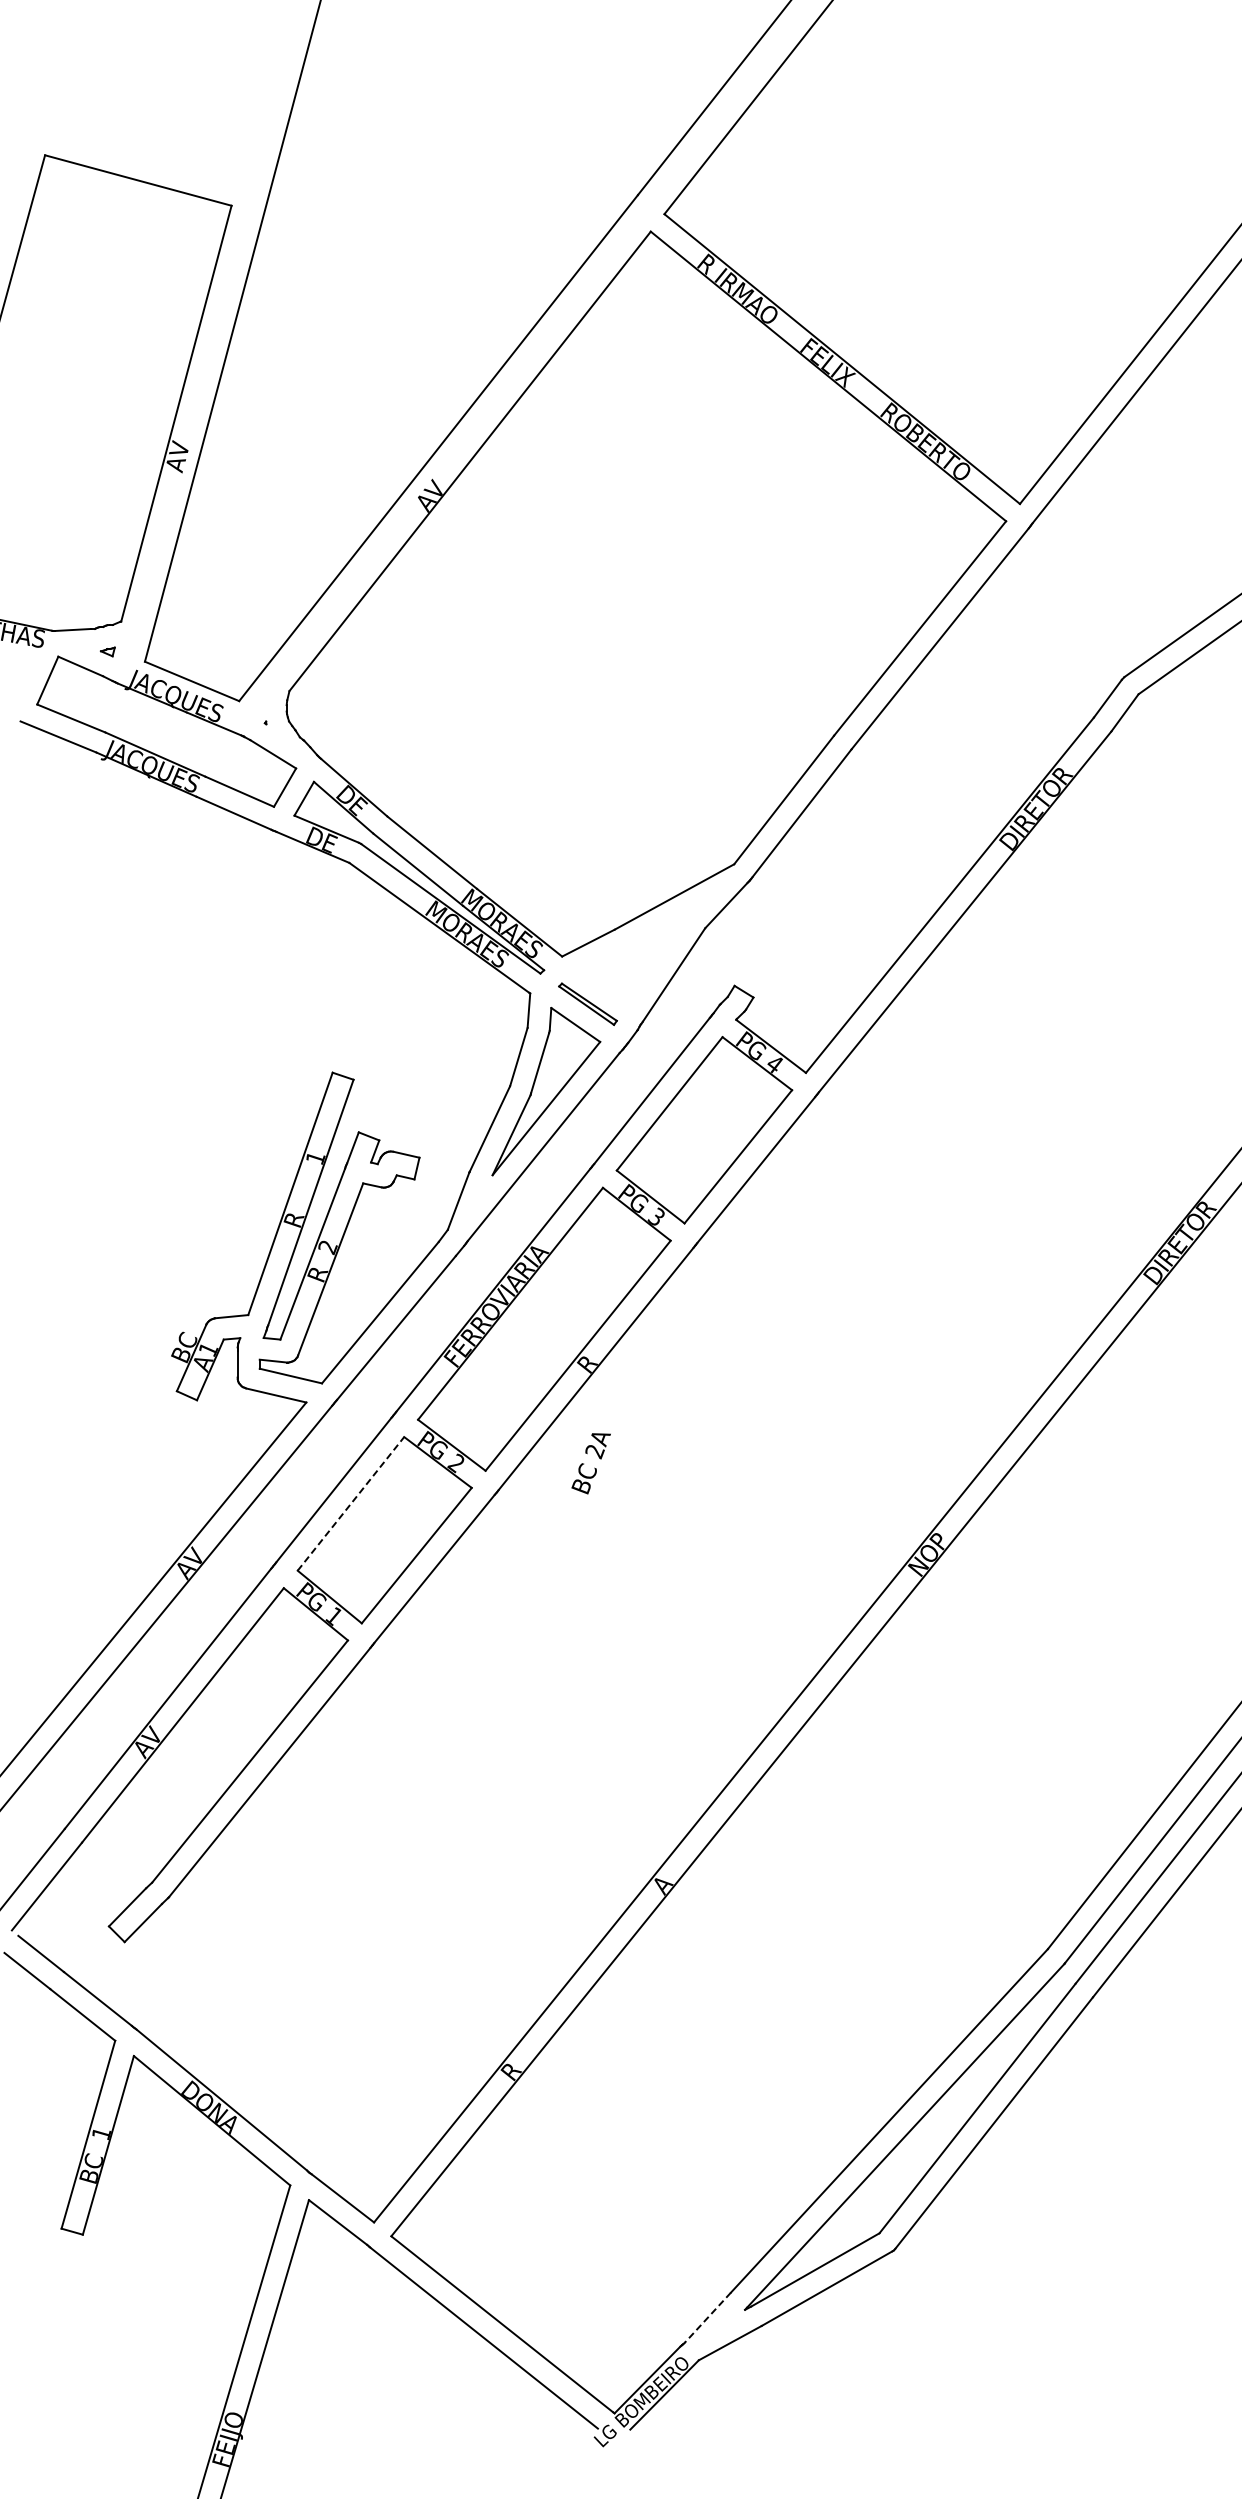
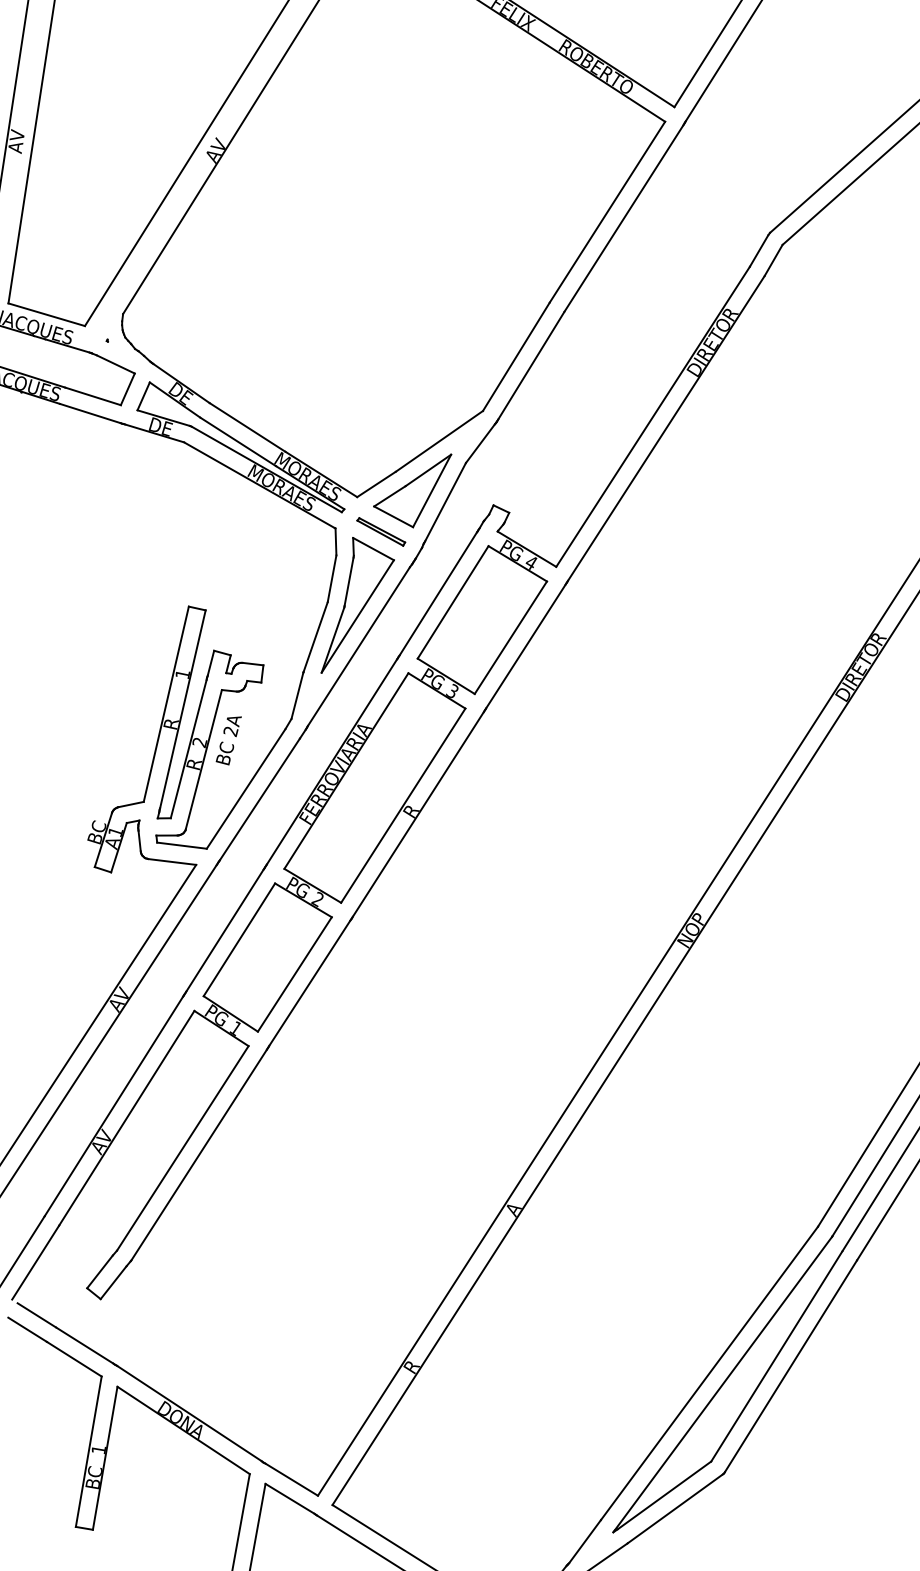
part: (634, 958) -> (413, 492), added
text: (590, 1463) -> (228, 741), moved
line: (351, 1503) -> (239, 939), dashed -> solid
line: (707, 2318) -> (584, 1542), dashed -> solid

